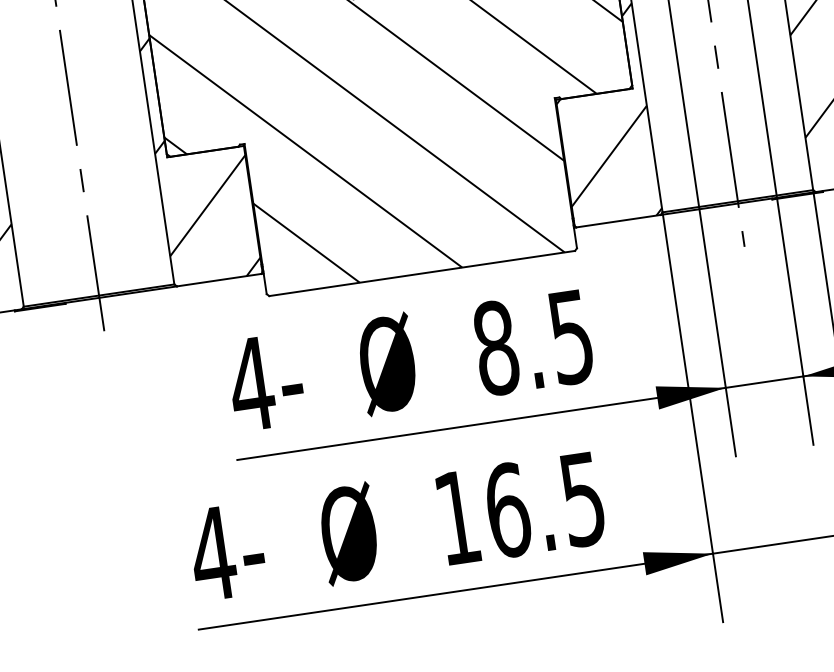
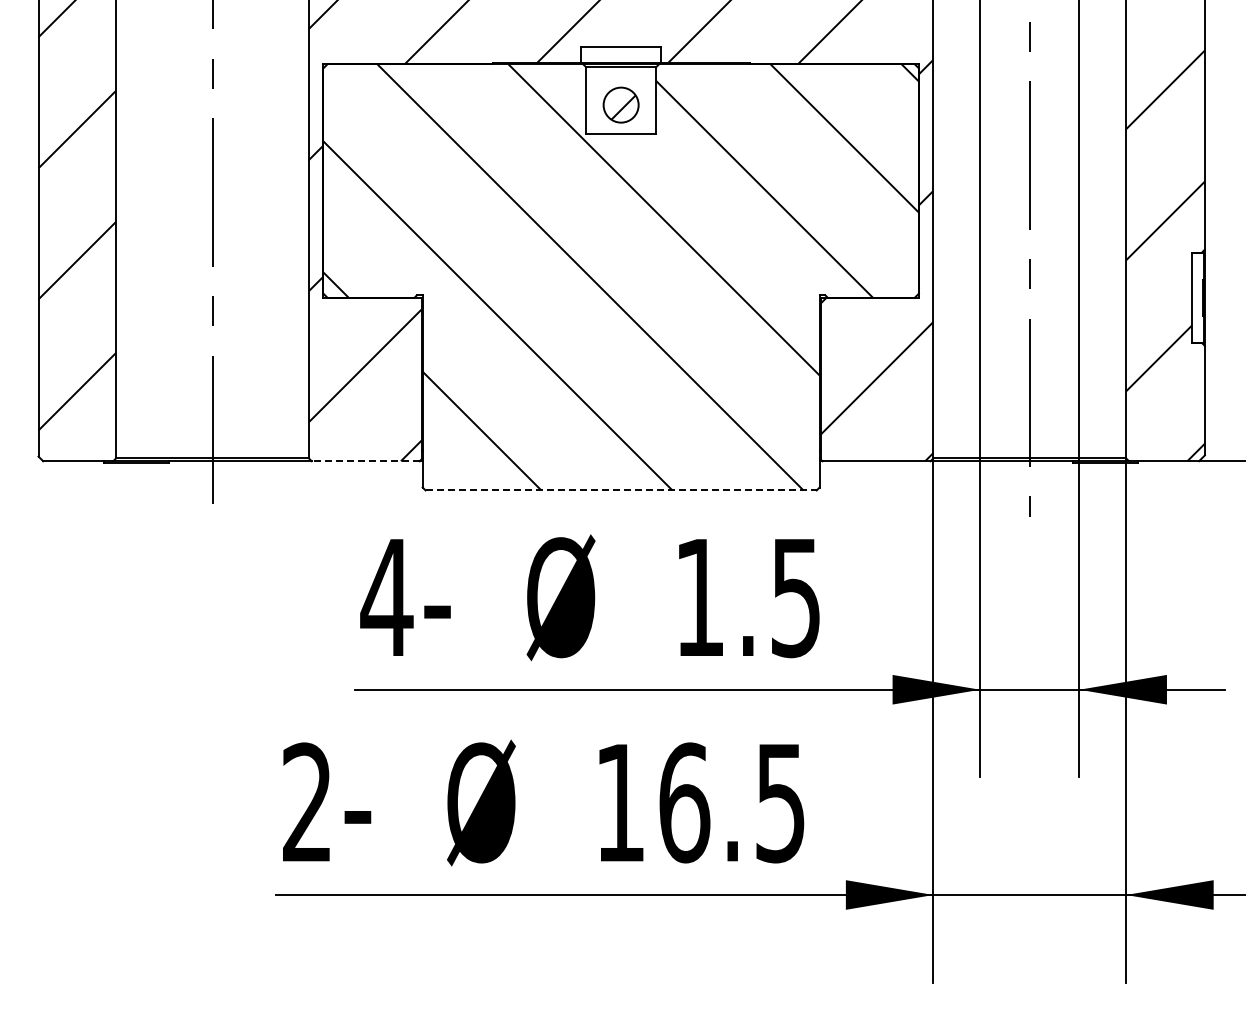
line: (422, 273) -> (621, 490), solid -> dashed
line: (219, 280) -> (365, 461), solid -> dashed
text: (496, 348) -> (700, 597), 8.5 -> 1.5
text: (212, 552) -> (307, 801), 4- -> 2-

